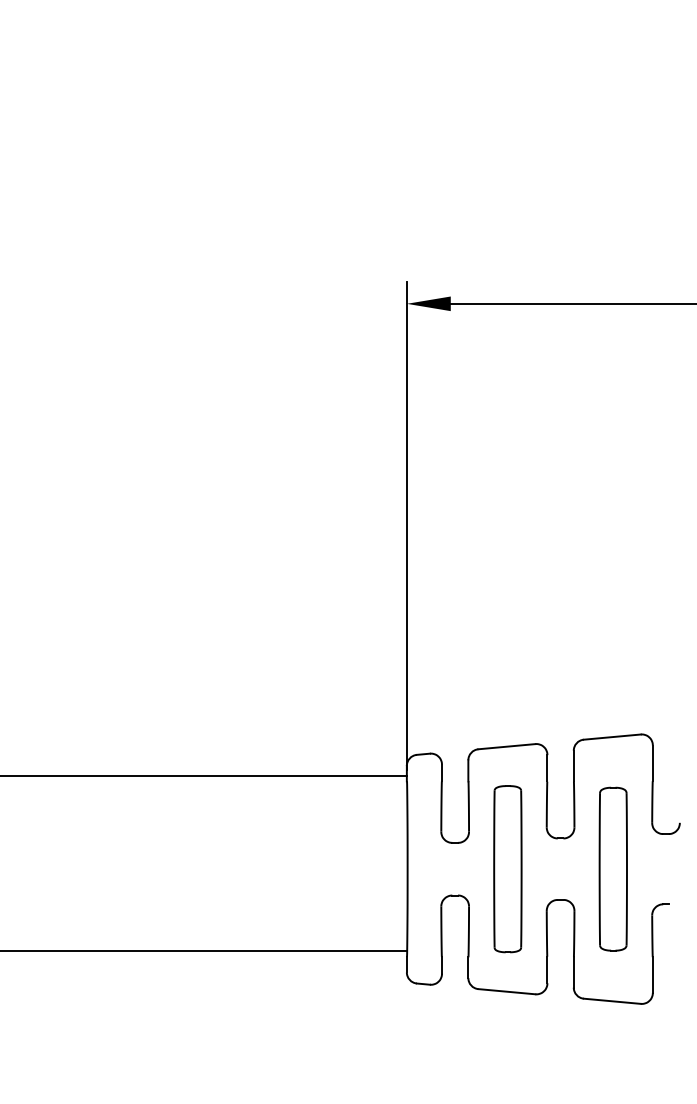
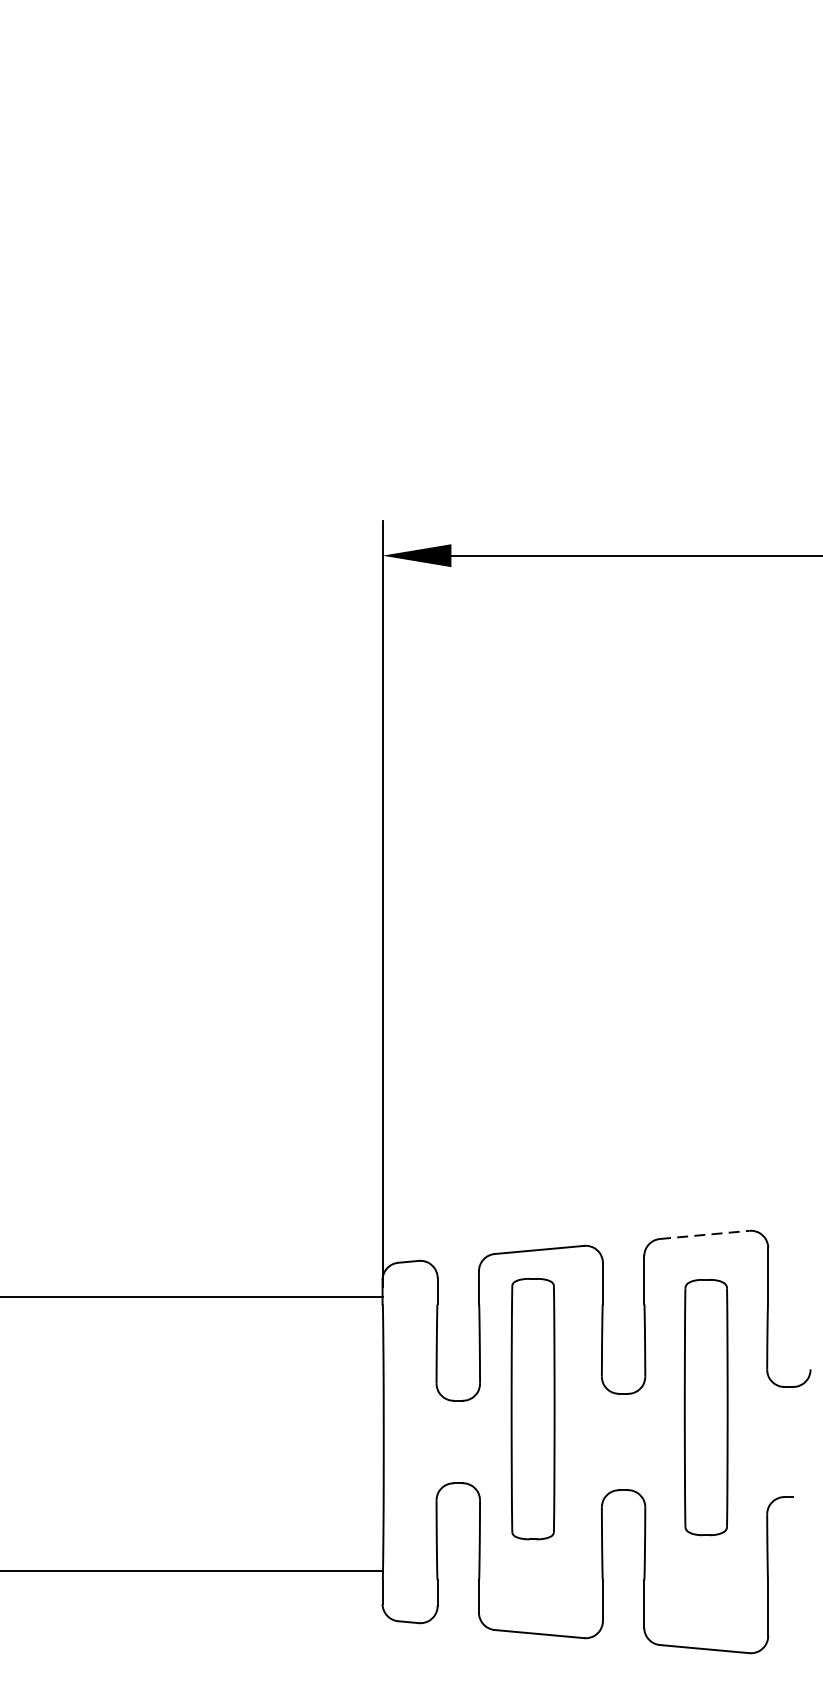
line: (612, 737) -> (704, 1235), solid -> dashed
part: (612, 868) -> (704, 1406), moved
part: (507, 869) -> (532, 1409), moved

